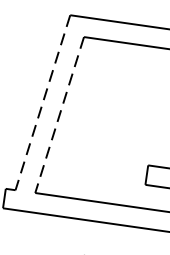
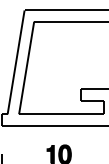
line: (43, 103) -> (16, 62), dashed -> solid
line: (59, 114) -> (26, 67), dashed -> solid

